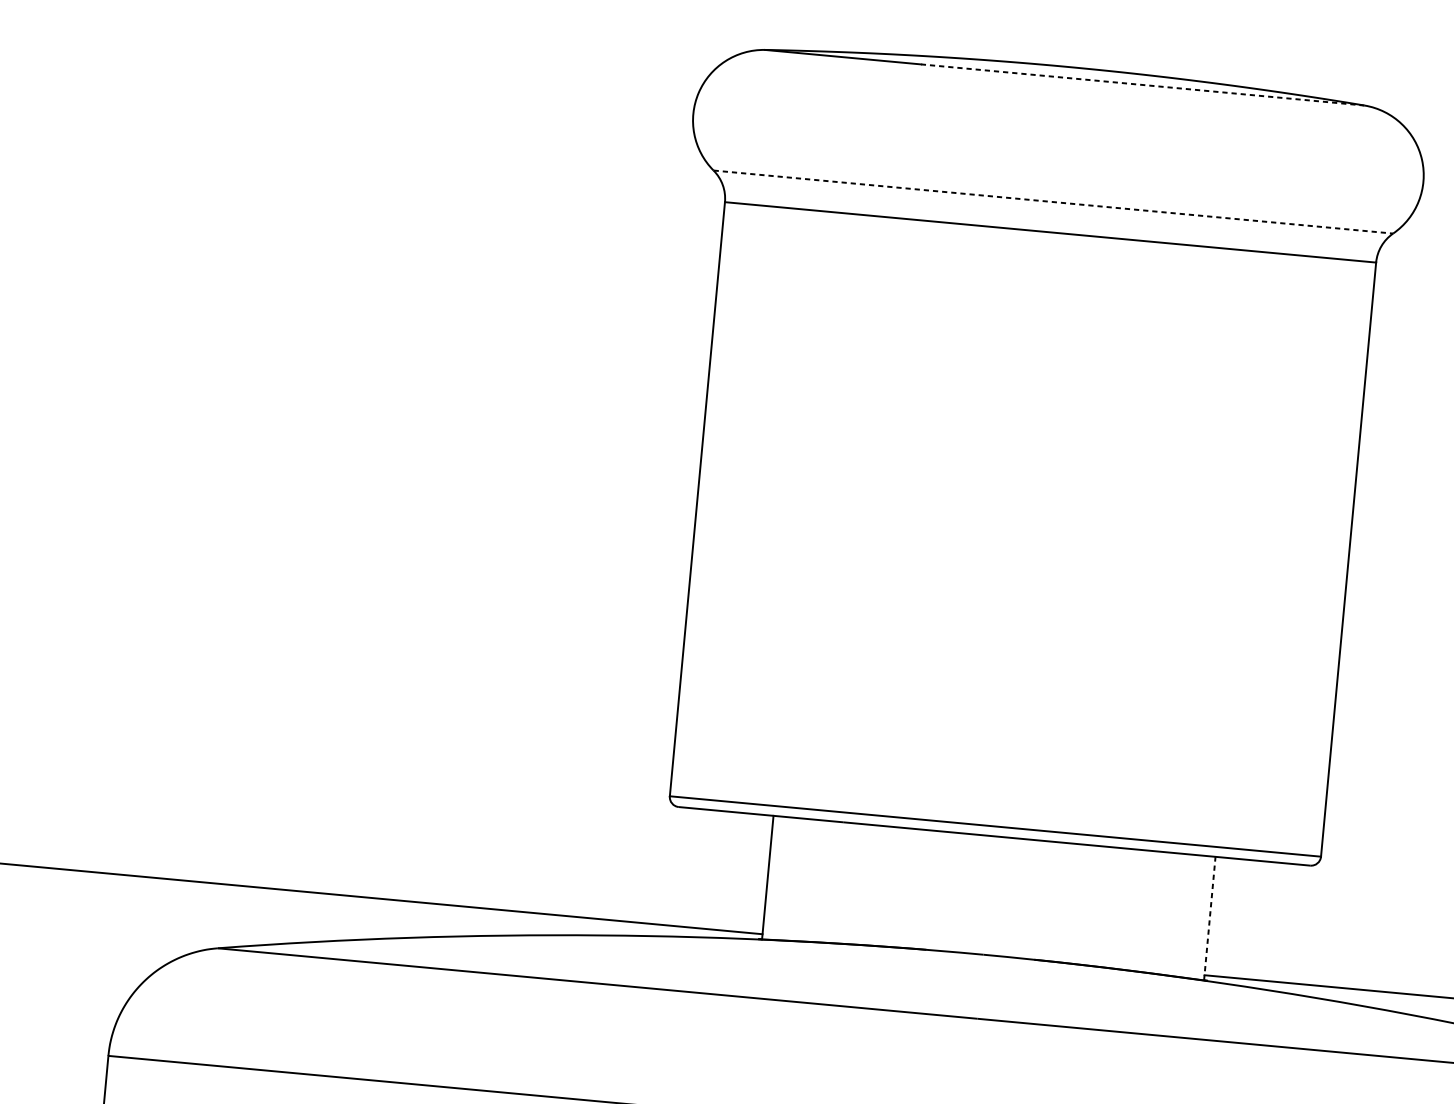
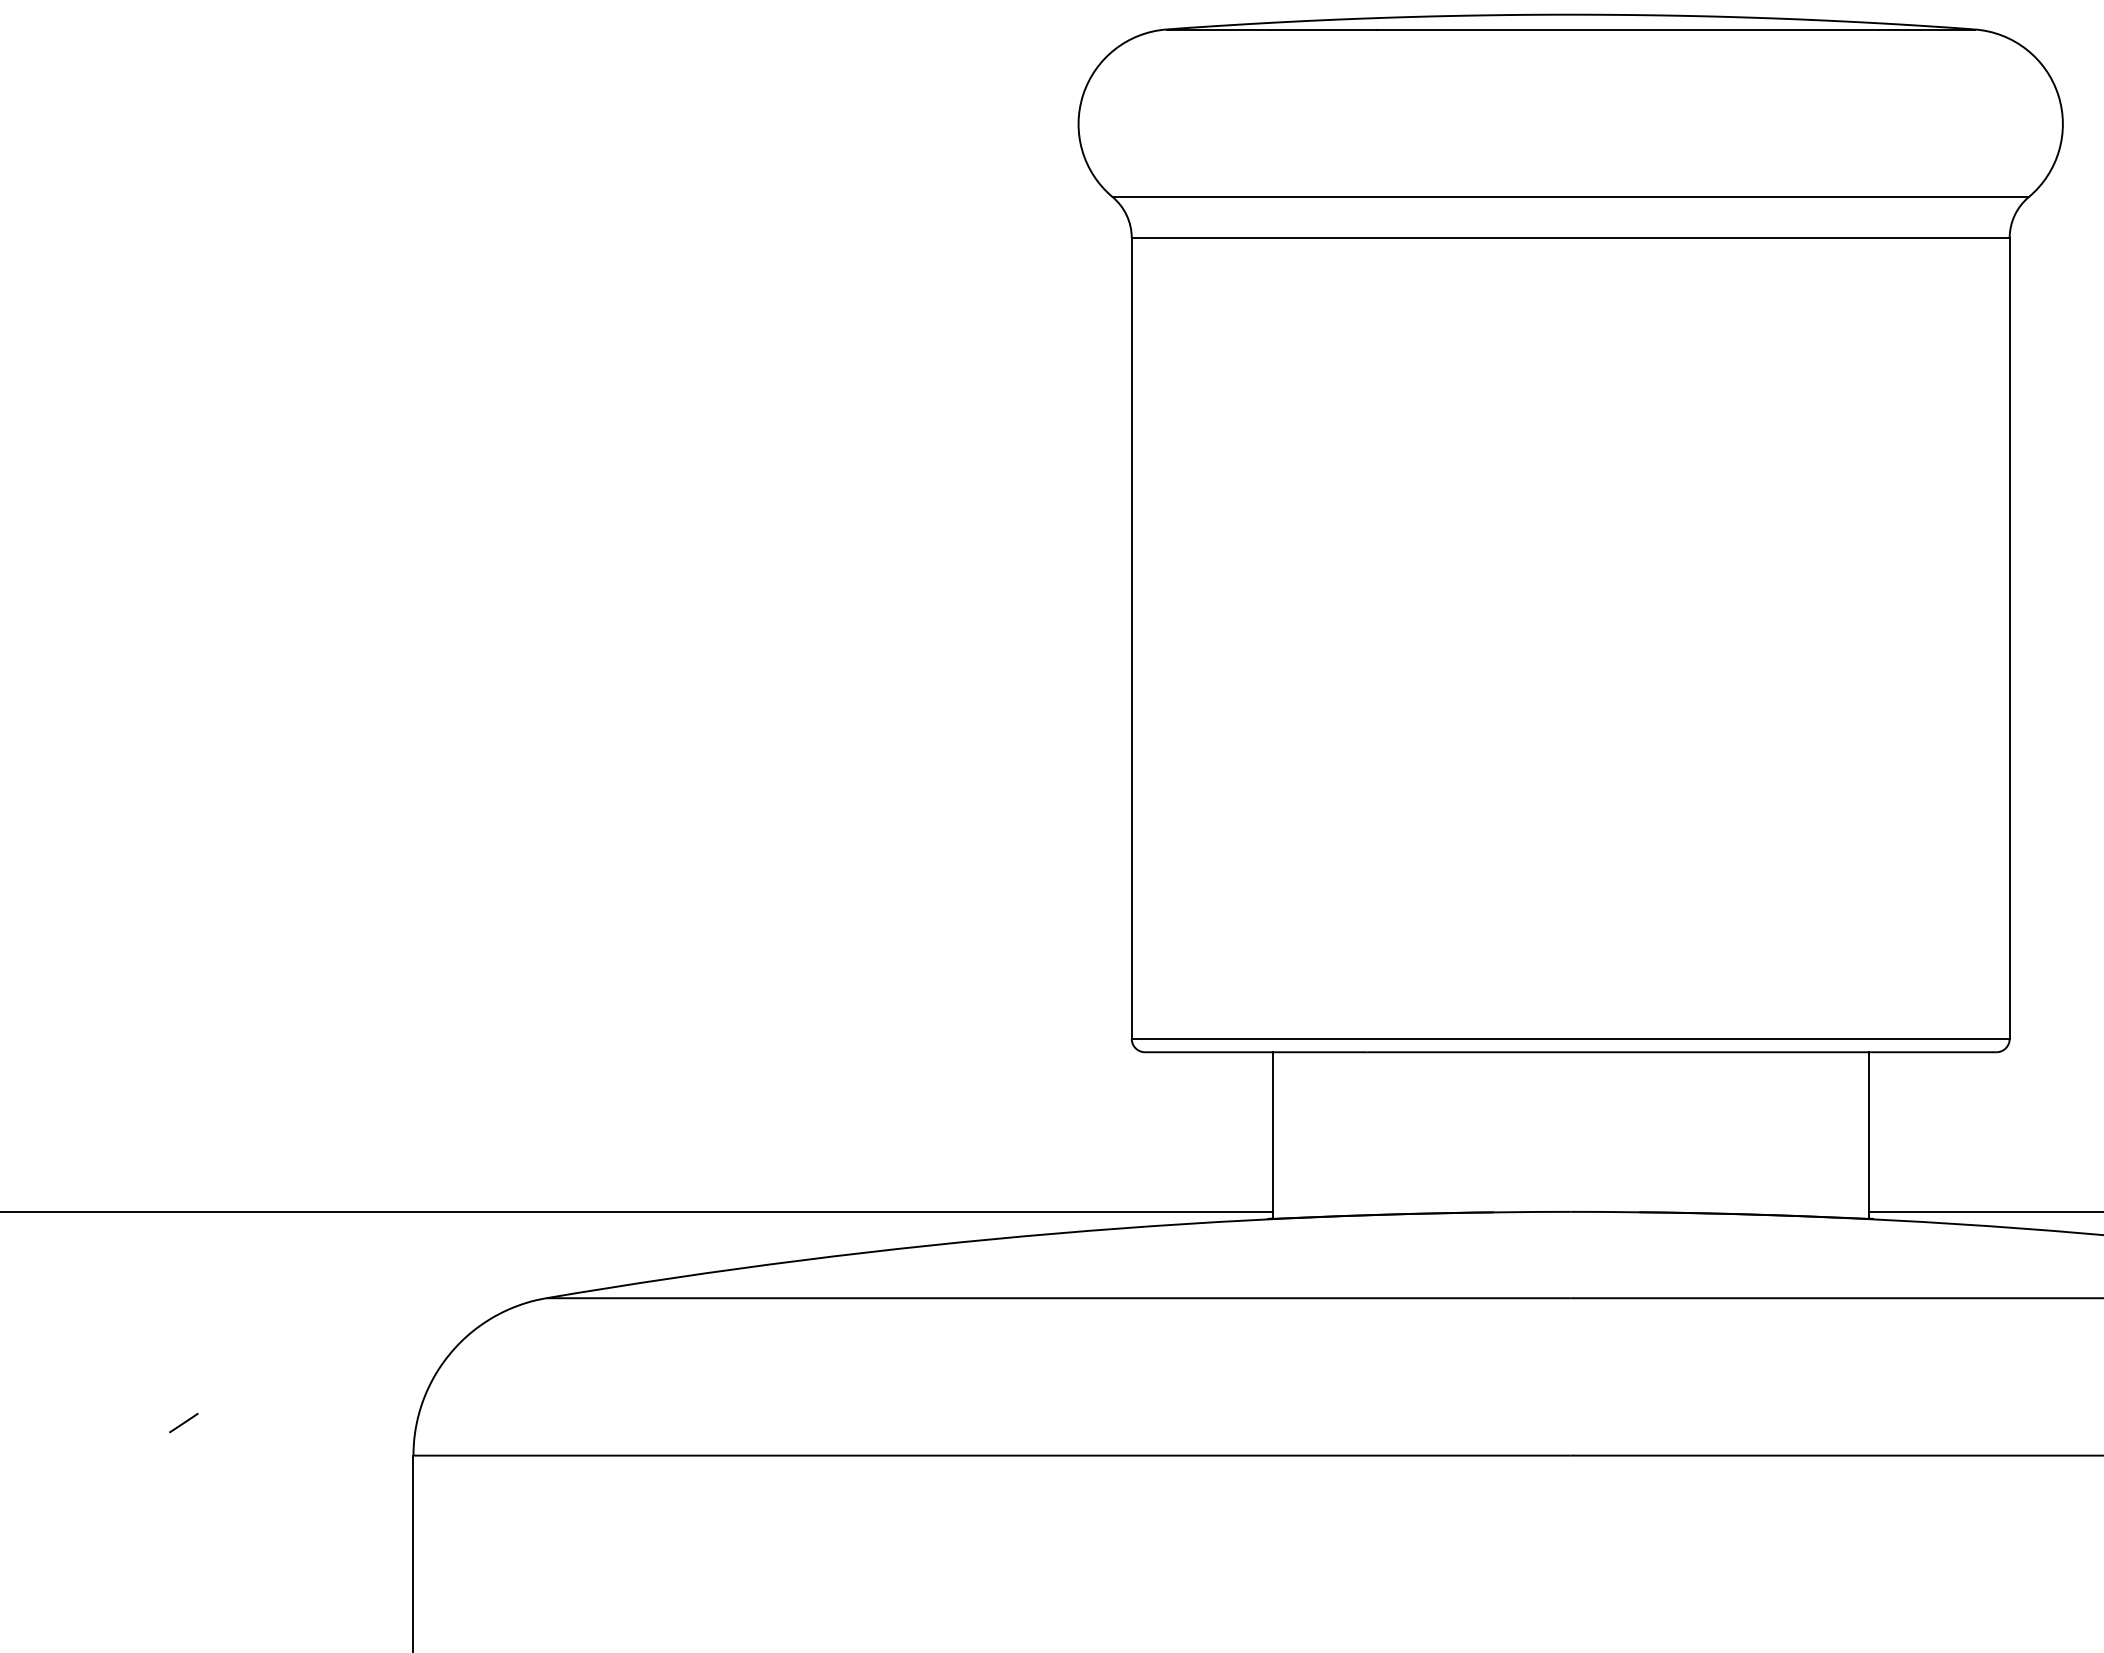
line: (1142, 84) -> (1675, 29), dashed -> solid
line: (1053, 202) -> (1571, 197), dashed -> solid
line: (1209, 918) -> (1868, 1135), dashed -> solid

